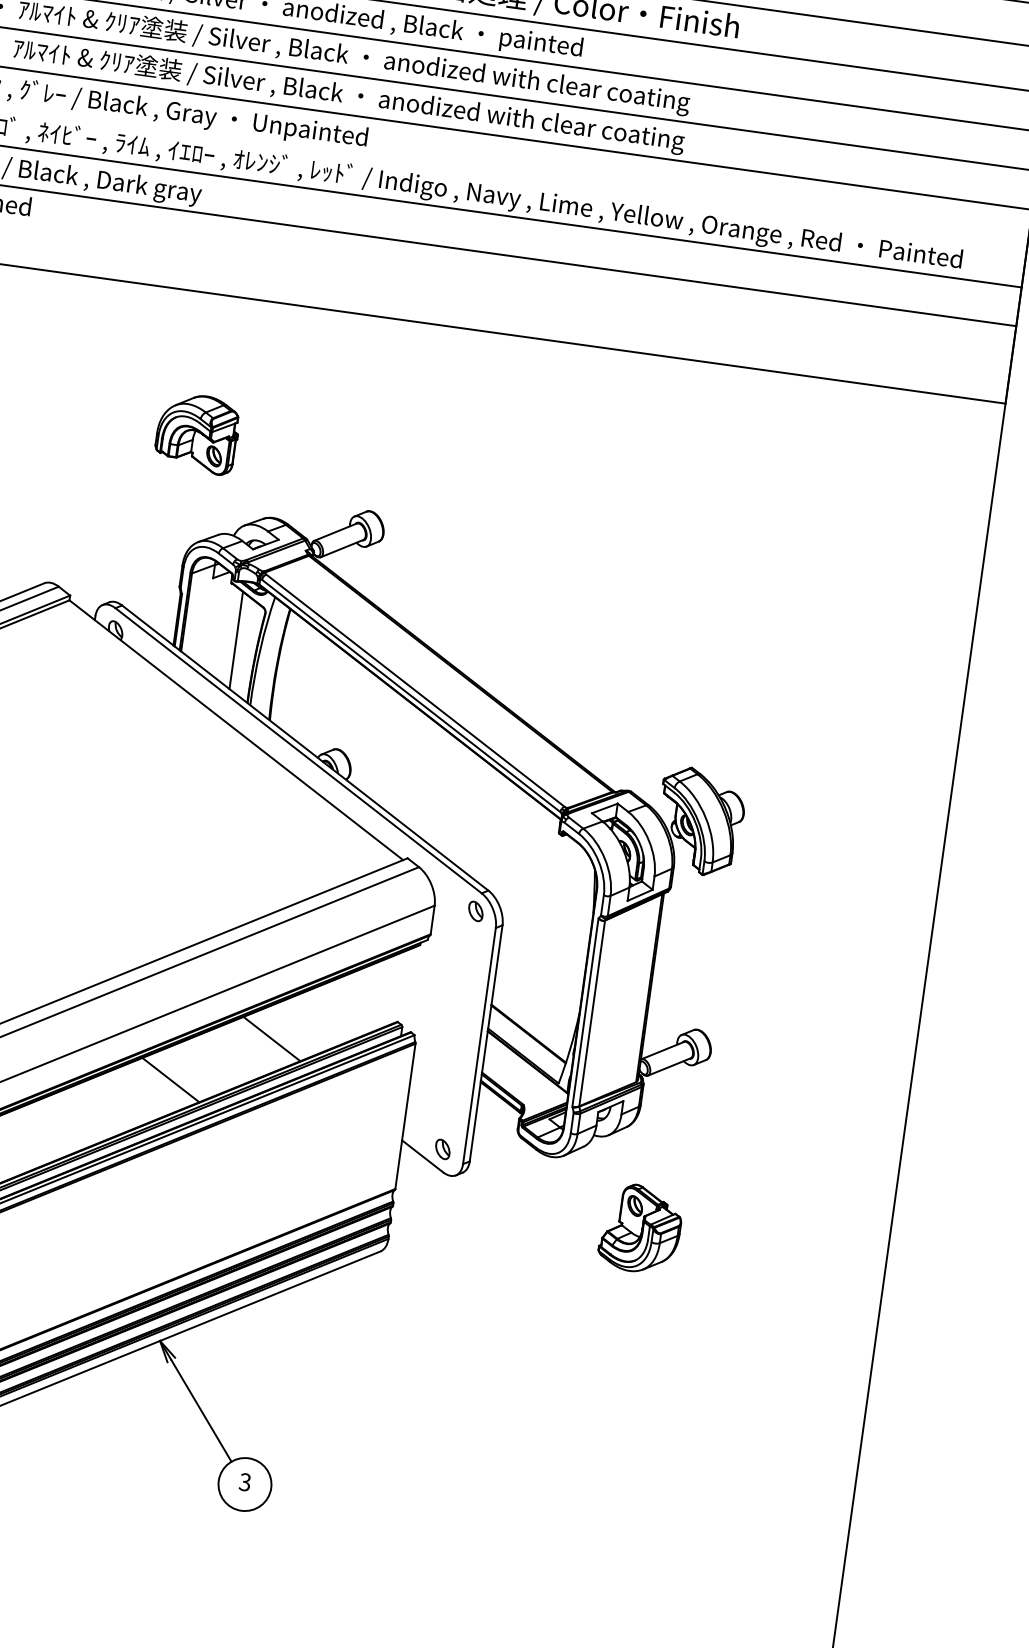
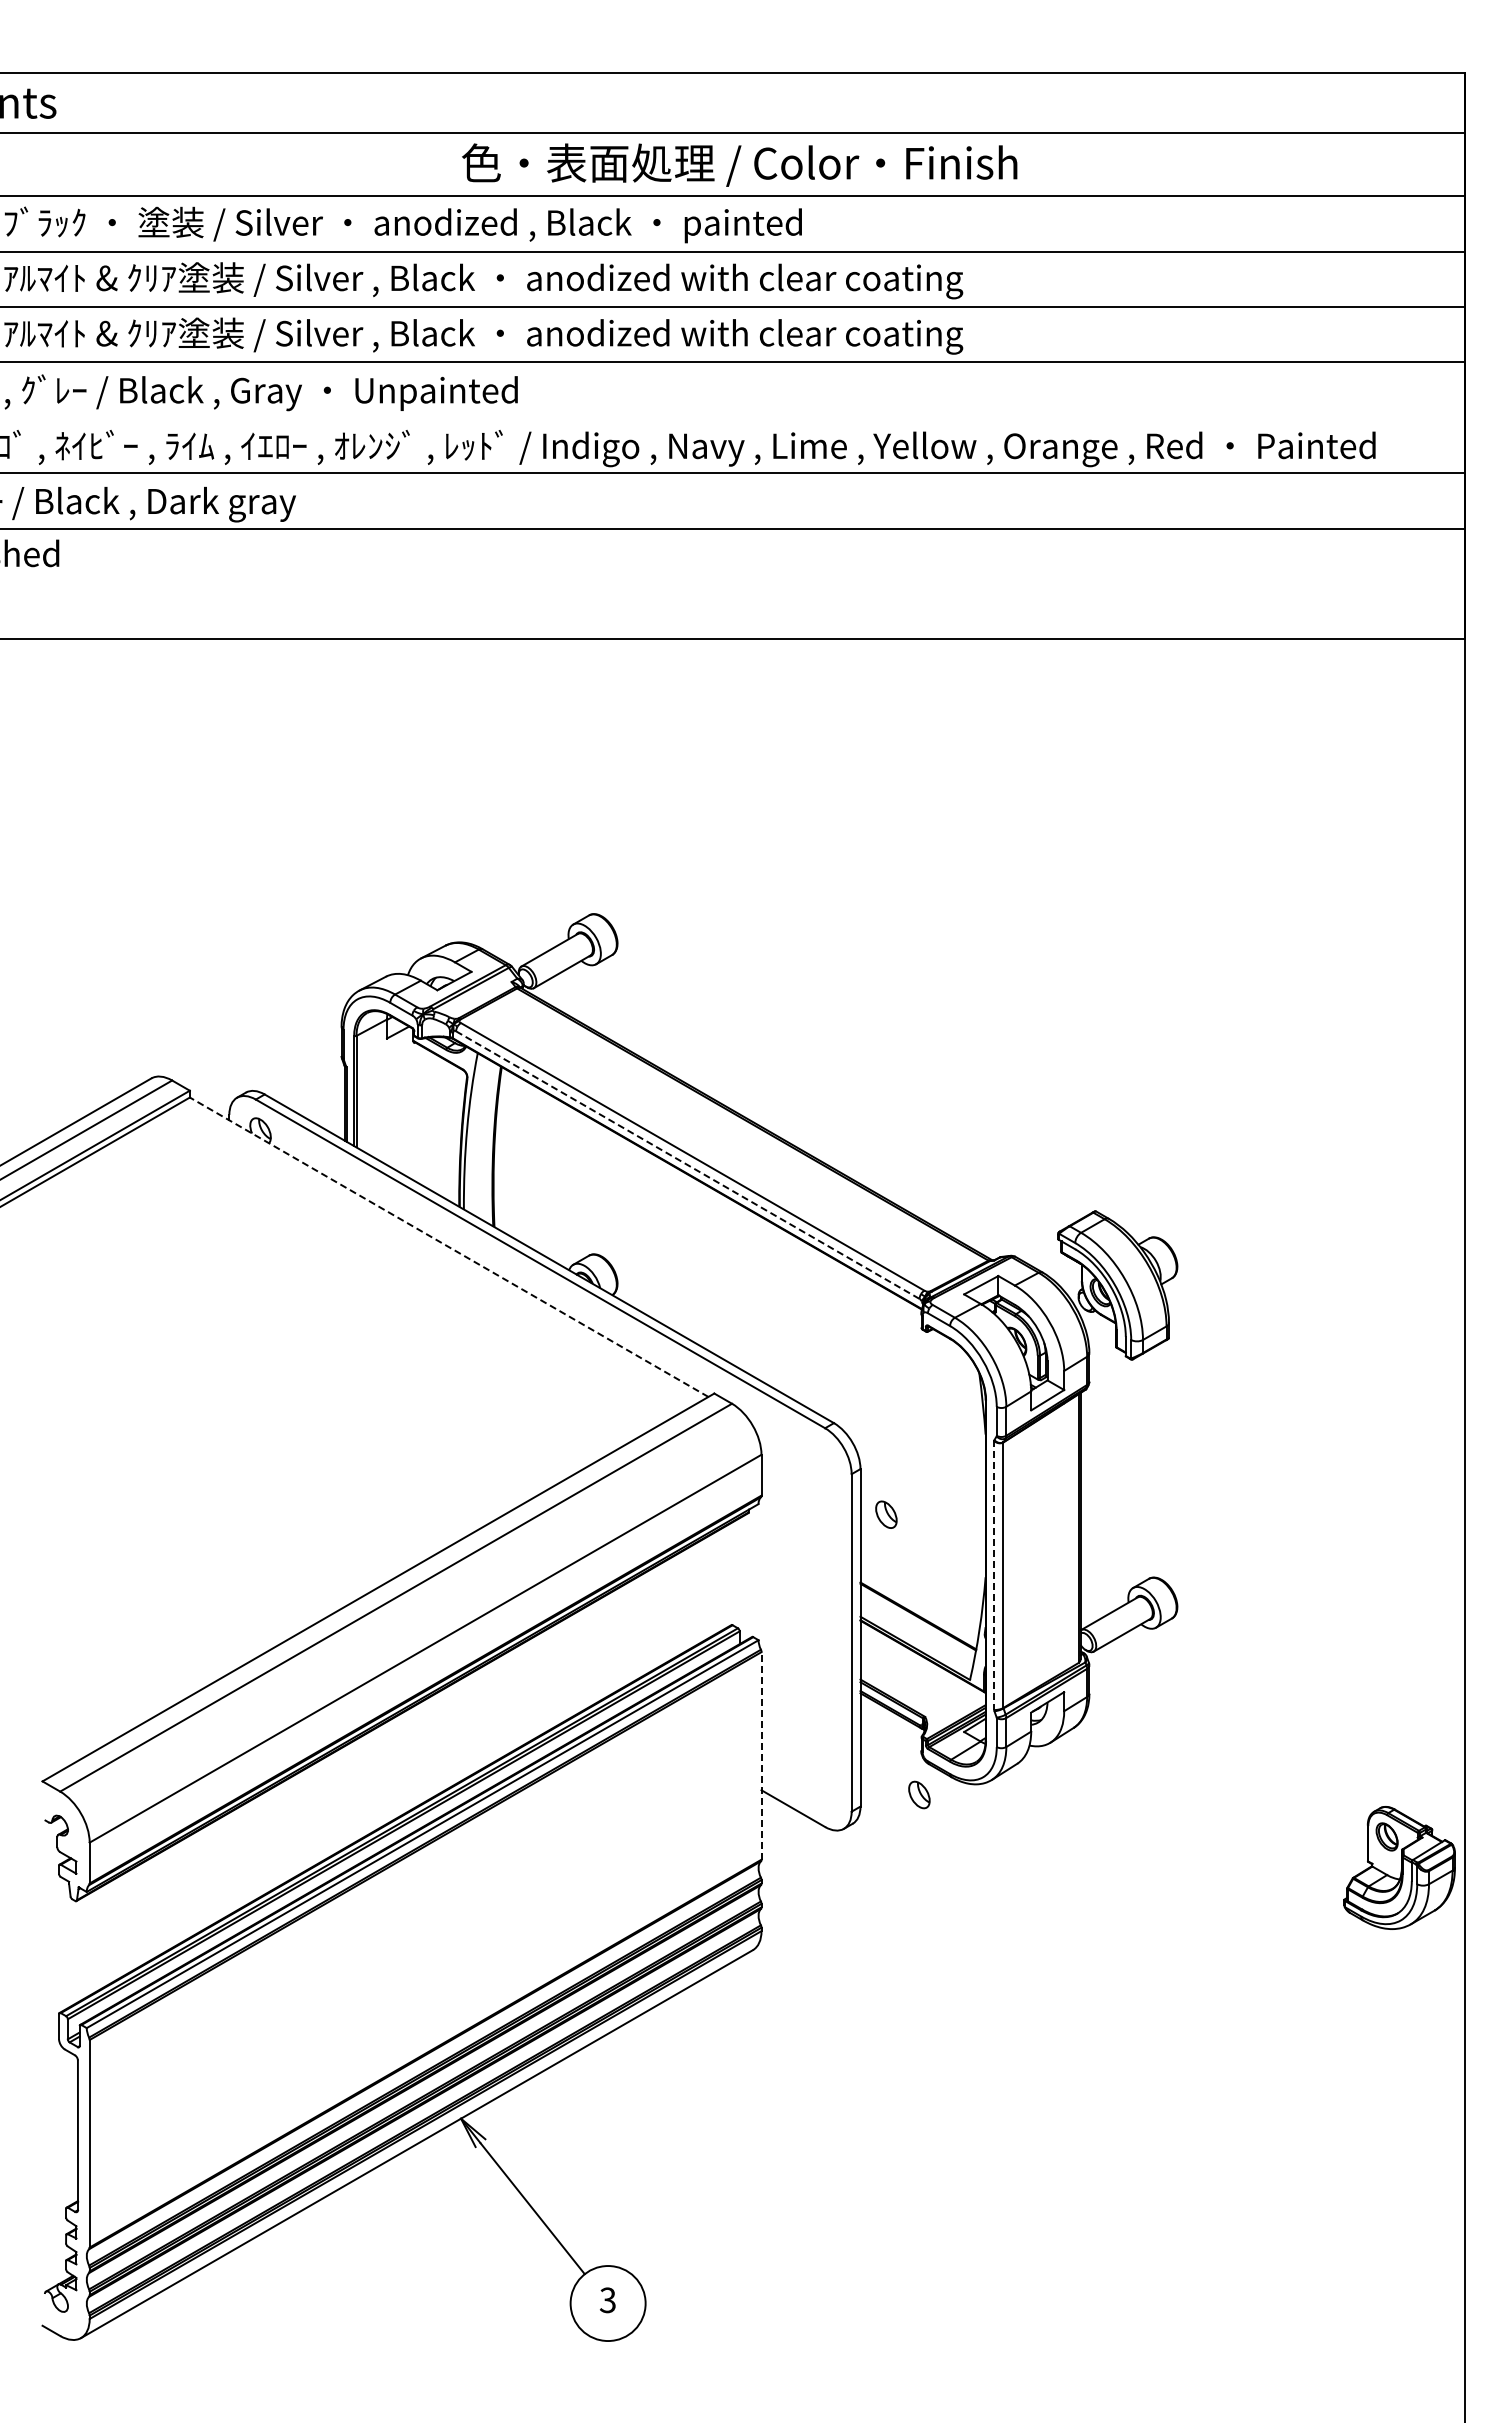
part: (197, 433) -> (336, 838), removed
line: (236, 639) -> (431, 1120), removed
line: (410, 696) -> (687, 1165), solid -> dashed
line: (235, 730) -> (448, 1247), solid -> dashed
part: (475, 911) -> (886, 1514), moved
line: (585, 1012) -> (993, 1575), solid -> dashed
line: (271, 1039) -> (558, 1673), removed
line: (170, 1079) -> (425, 1750), removed
line: (405, 1116) -> (761, 1755), solid -> dashed
part: (442, 1149) -> (919, 1794), moved
part: (640, 1228) -> (1399, 1867), moved

